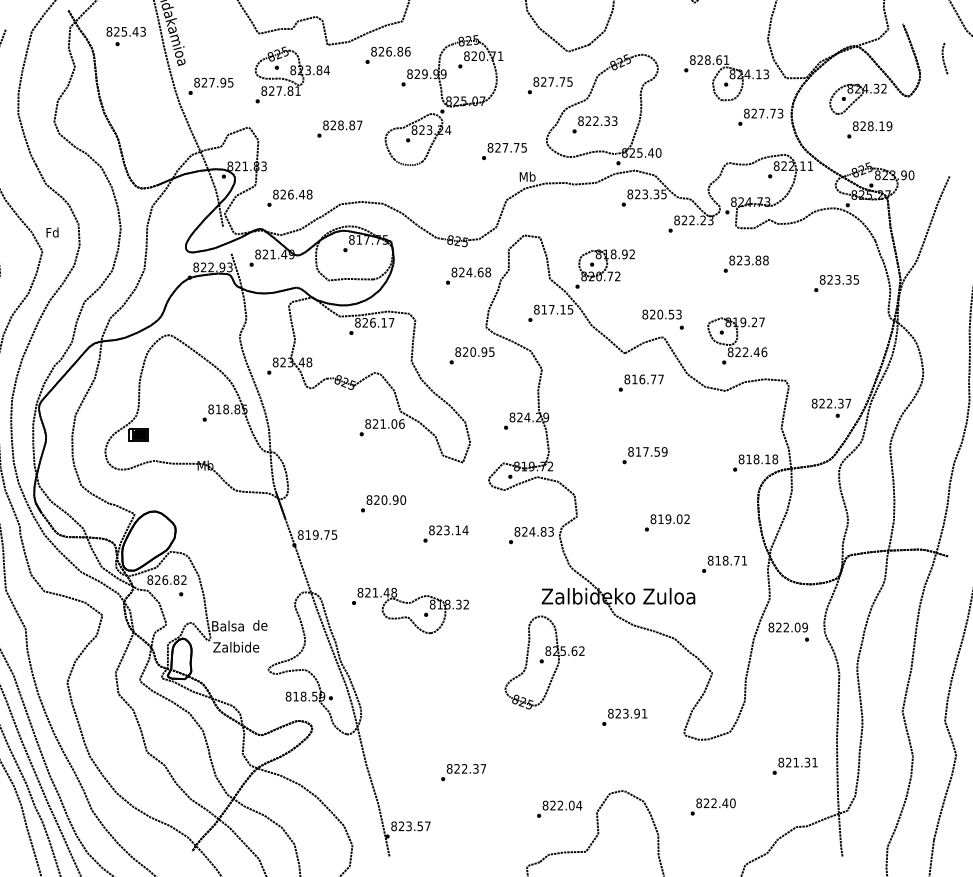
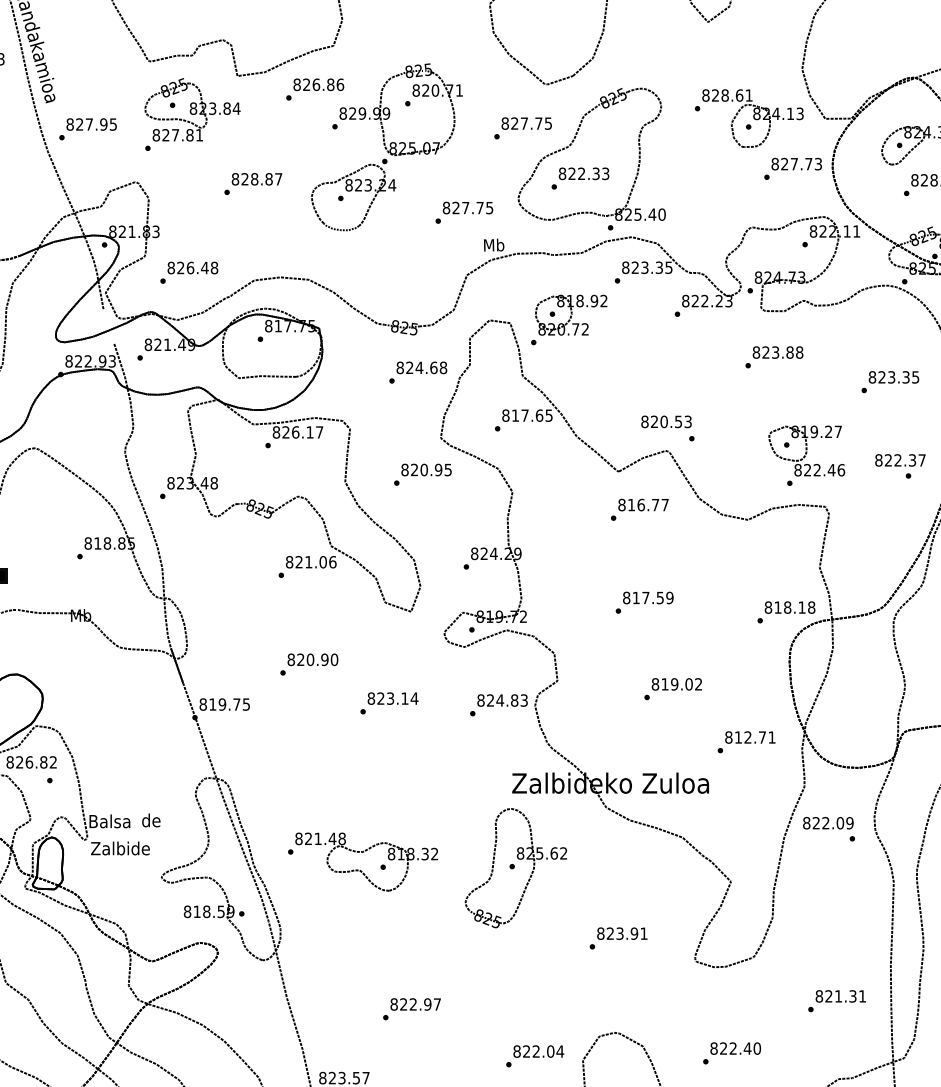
part: (604, 268) -> (568, 319), moved
text: (562, 309) -> (538, 415), 817.15 -> 817.65
part: (737, 340) -> (806, 455), moved
text: (831, 407) -> (900, 465), moved
text: (725, 560) -> (747, 737), 818.71 -> 812.71
part: (408, 616) -> (360, 869), moved
text: (475, 768) -> (427, 1003), 822.37 -> 822.97

